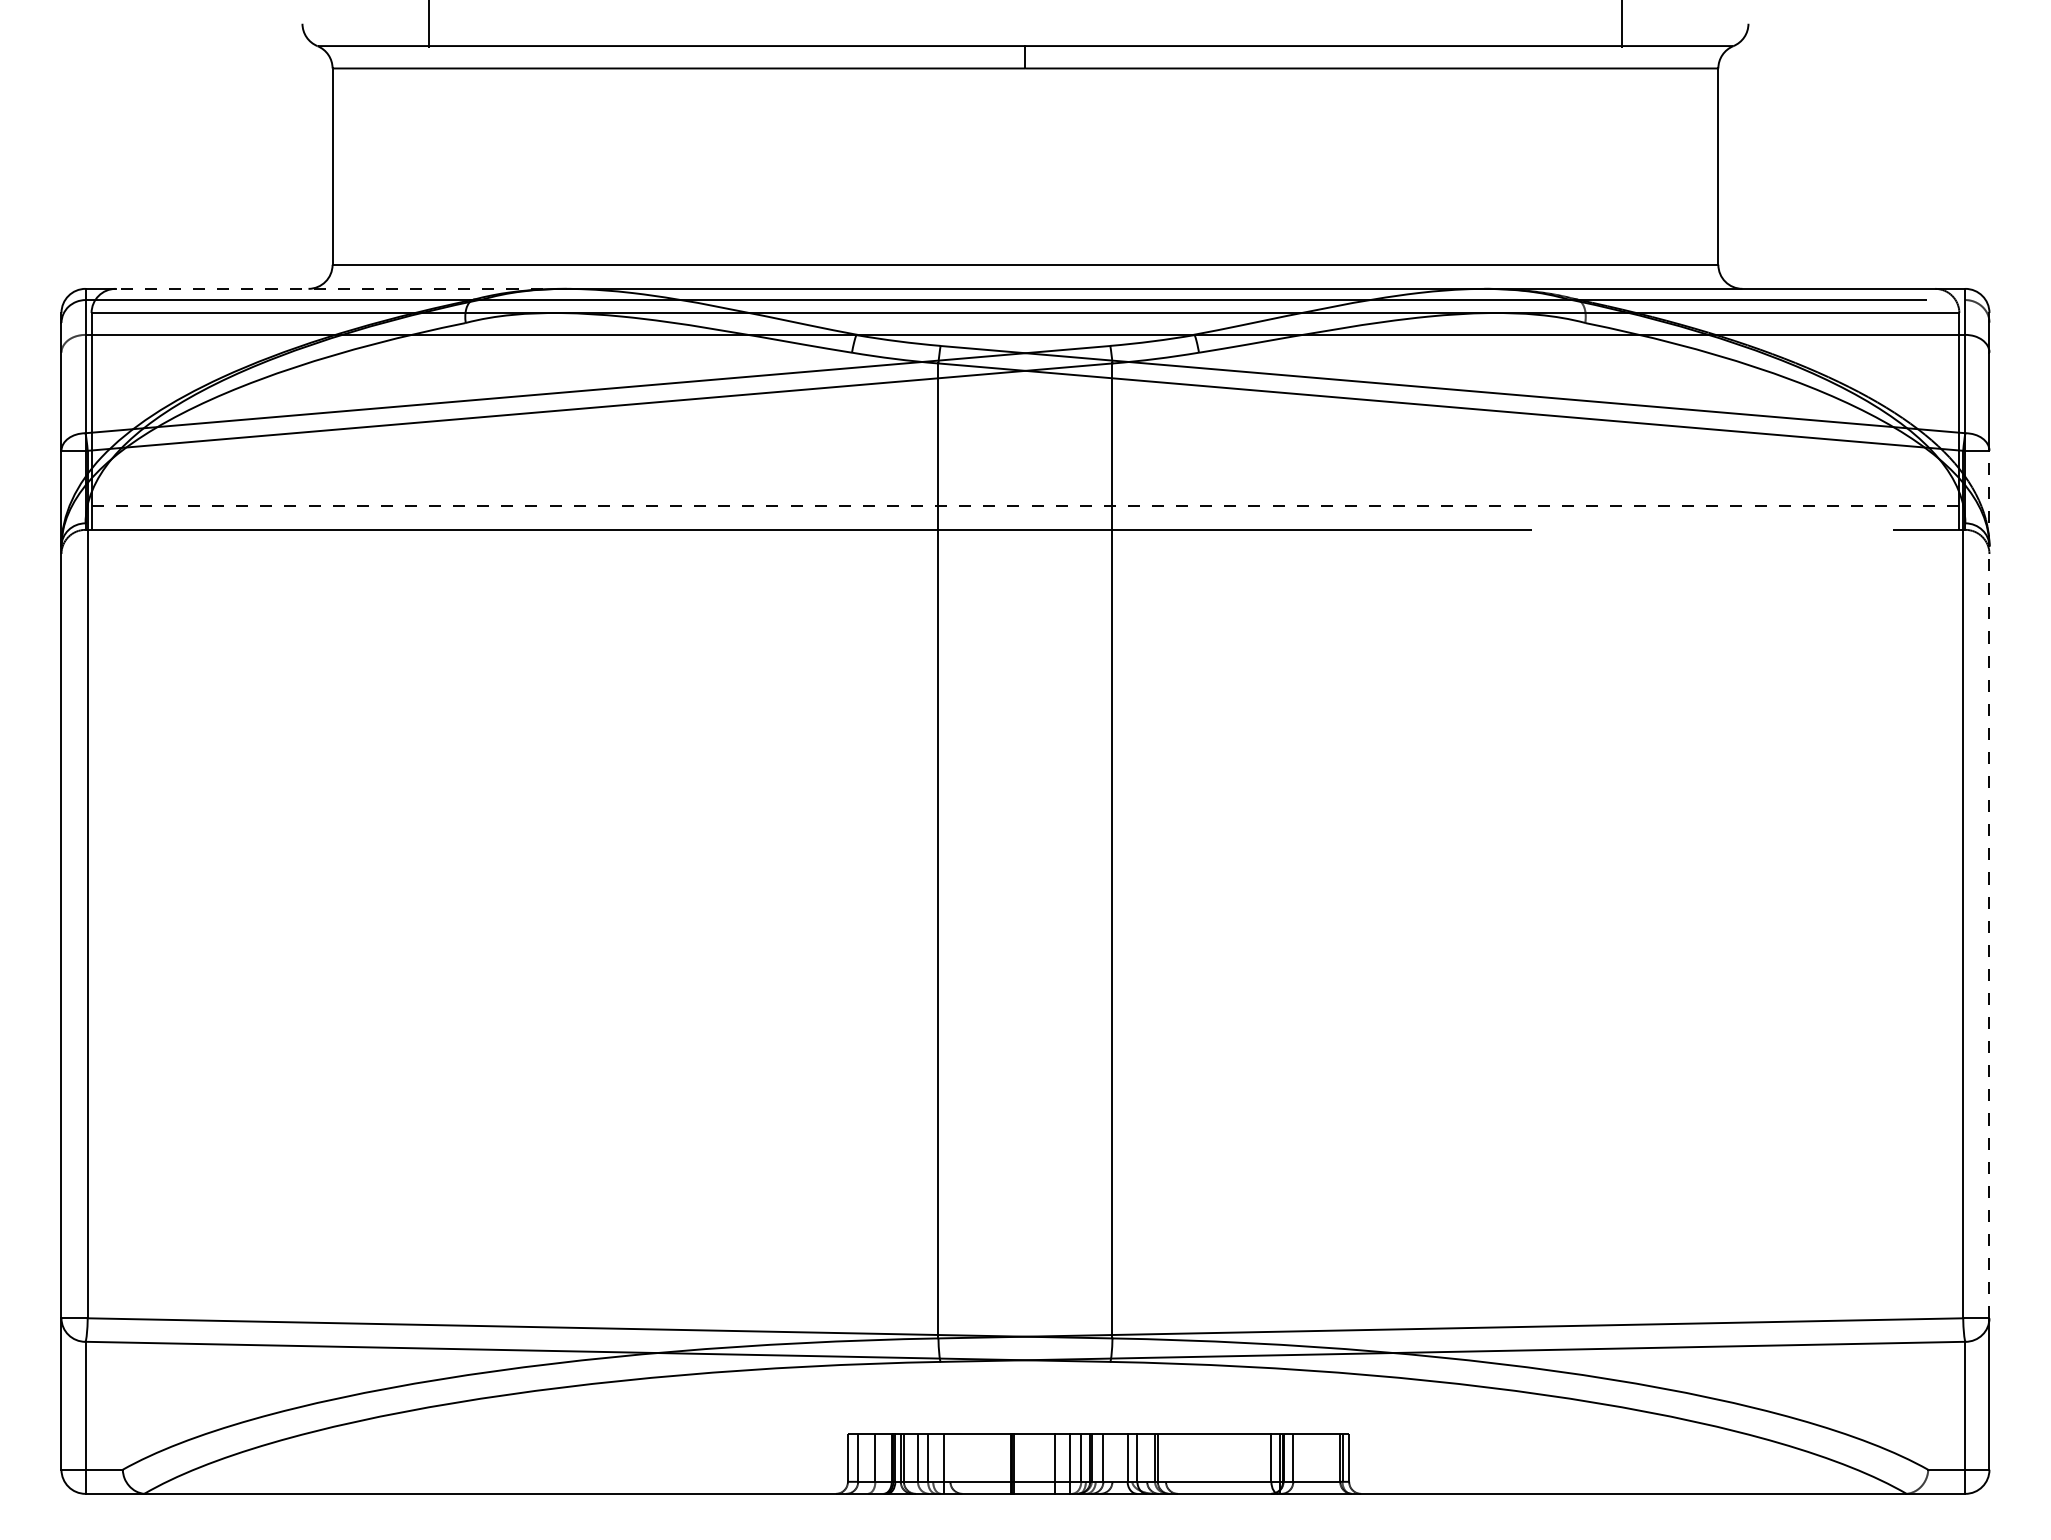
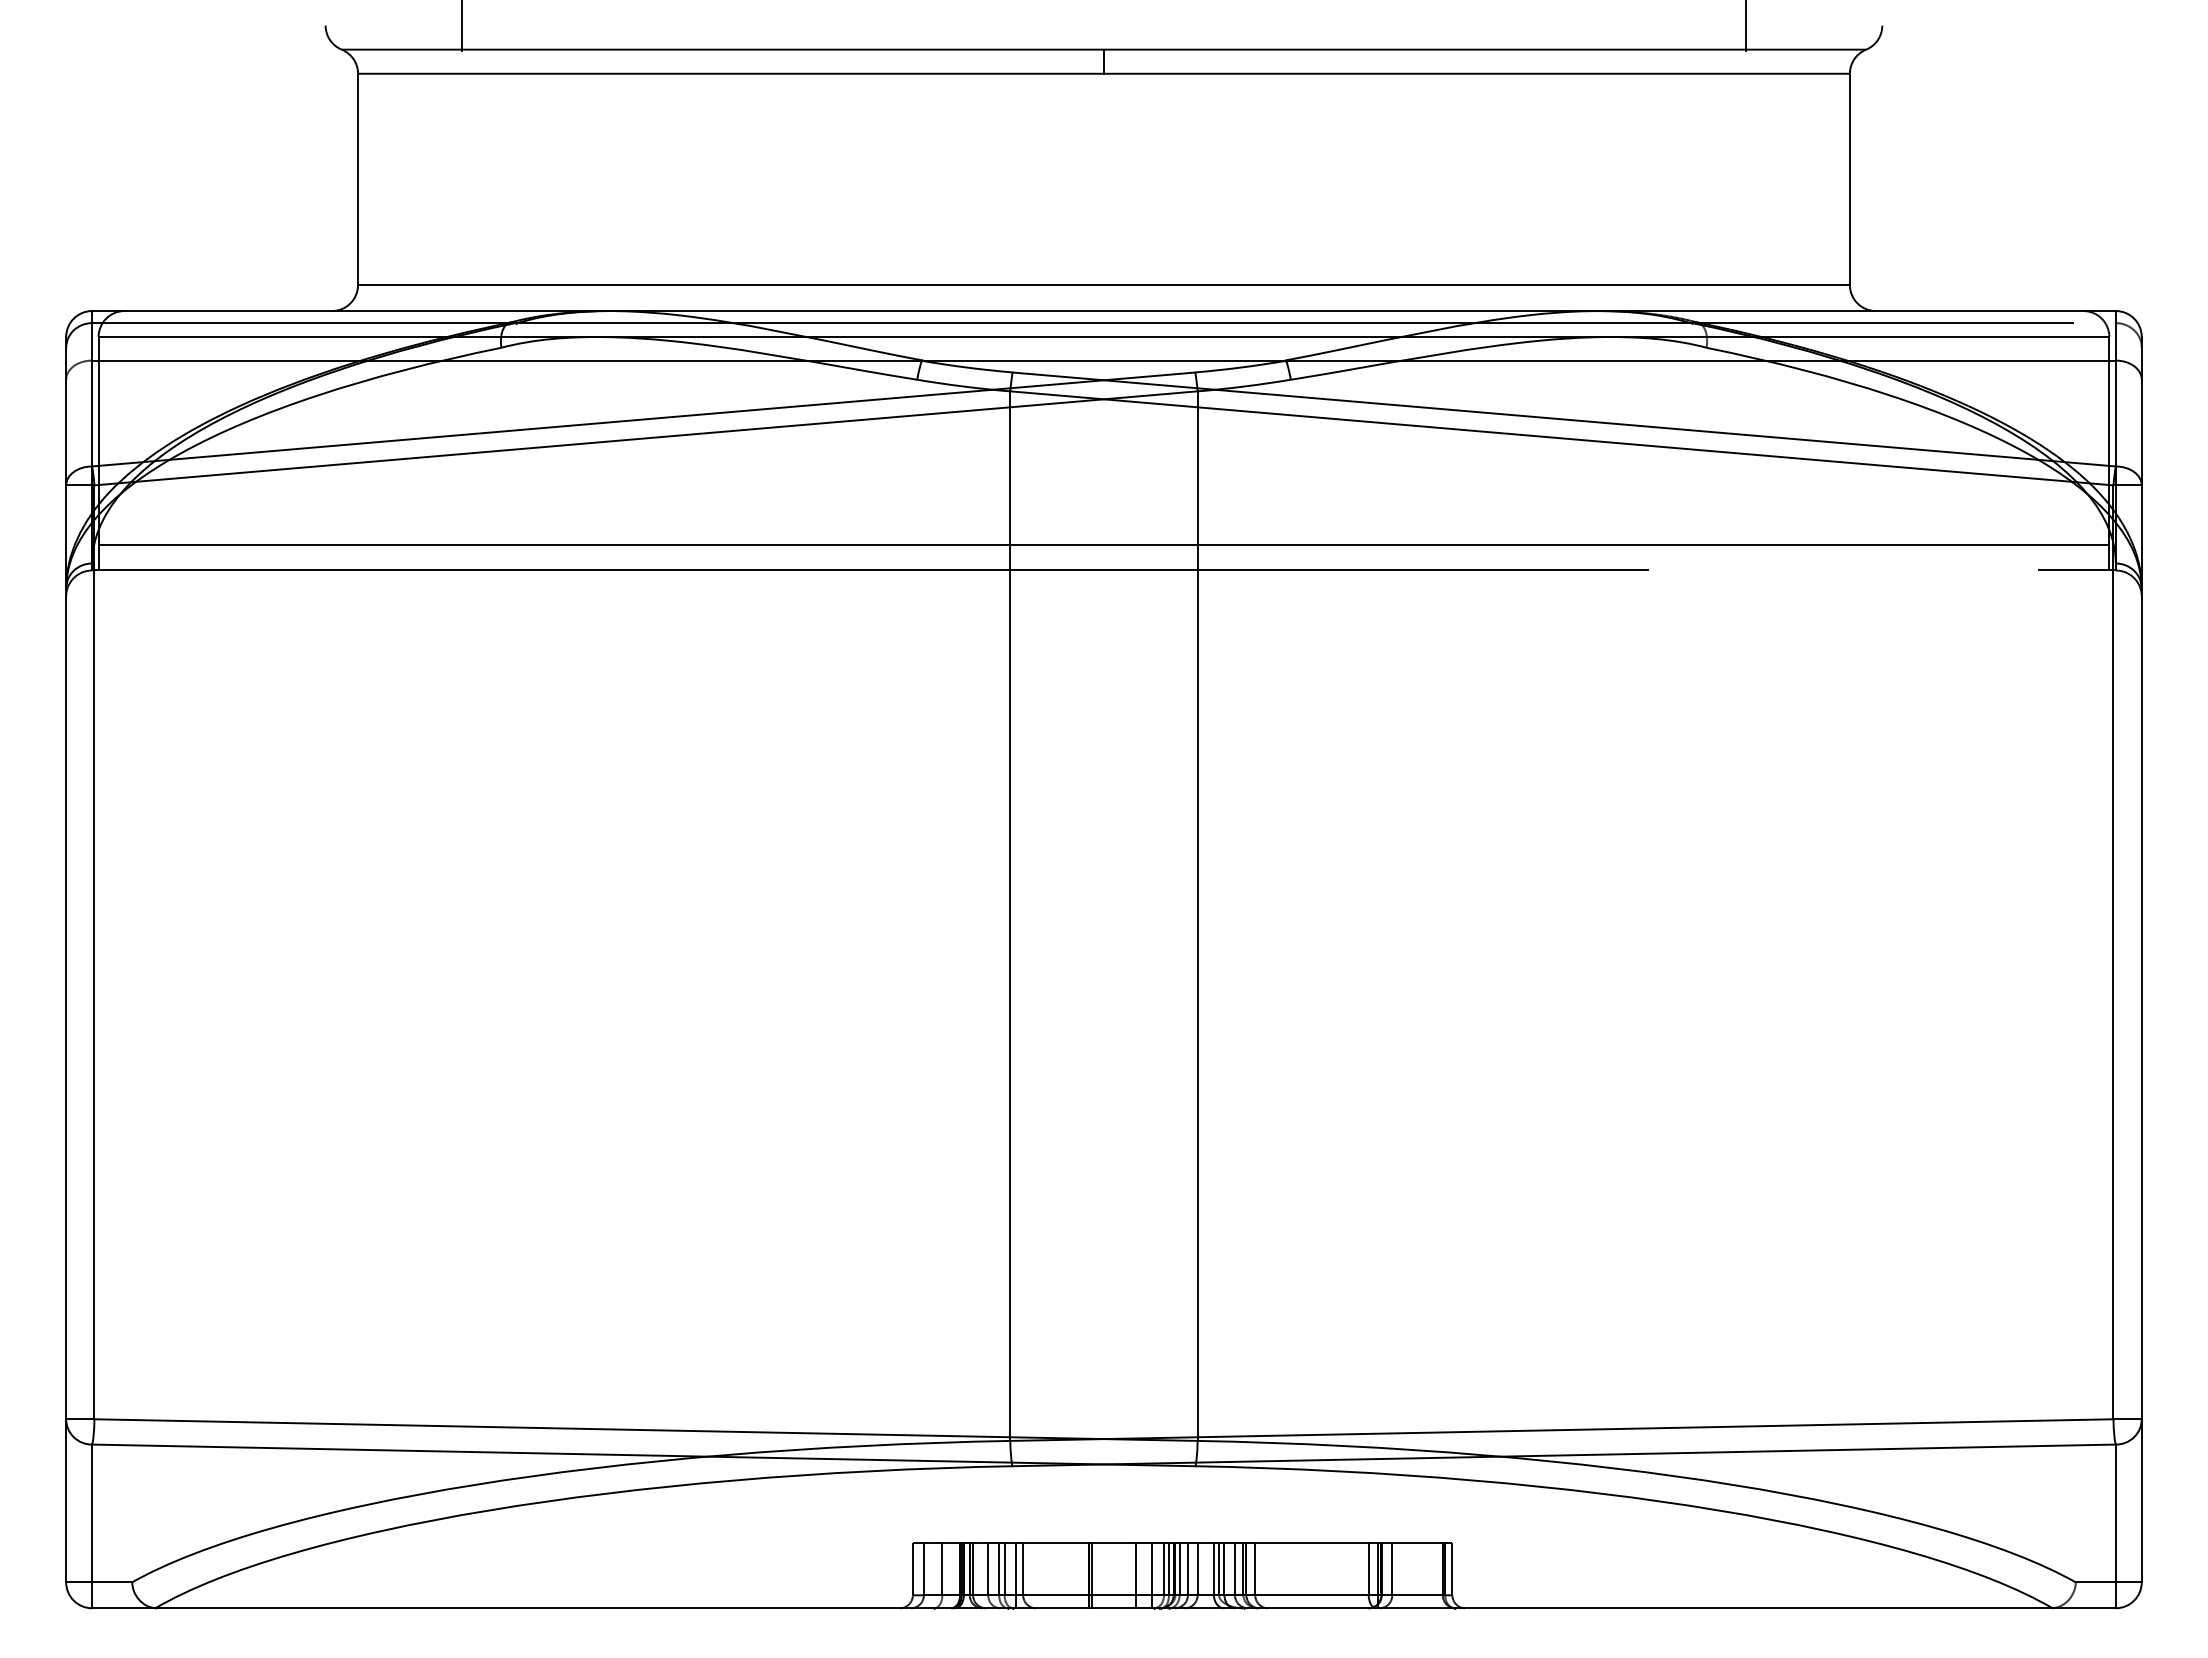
line: (341, 289) -> (367, 311), dashed -> solid
line: (1025, 505) -> (1103, 544), dashed -> solid
line: (1989, 884) -> (2141, 952), dashed -> solid
line: (933, 1457) -> (1004, 1569), added
line: (950, 1457) -> (1023, 1569), added
line: (1086, 1457) -> (1169, 1569), added
line: (1095, 1457) -> (1179, 1569), added
line: (1112, 1457) -> (1197, 1569), added
line: (1132, 1457) -> (1219, 1569), added
line: (1146, 1457) -> (1234, 1569), added
line: (1166, 1457) -> (1255, 1569), added

